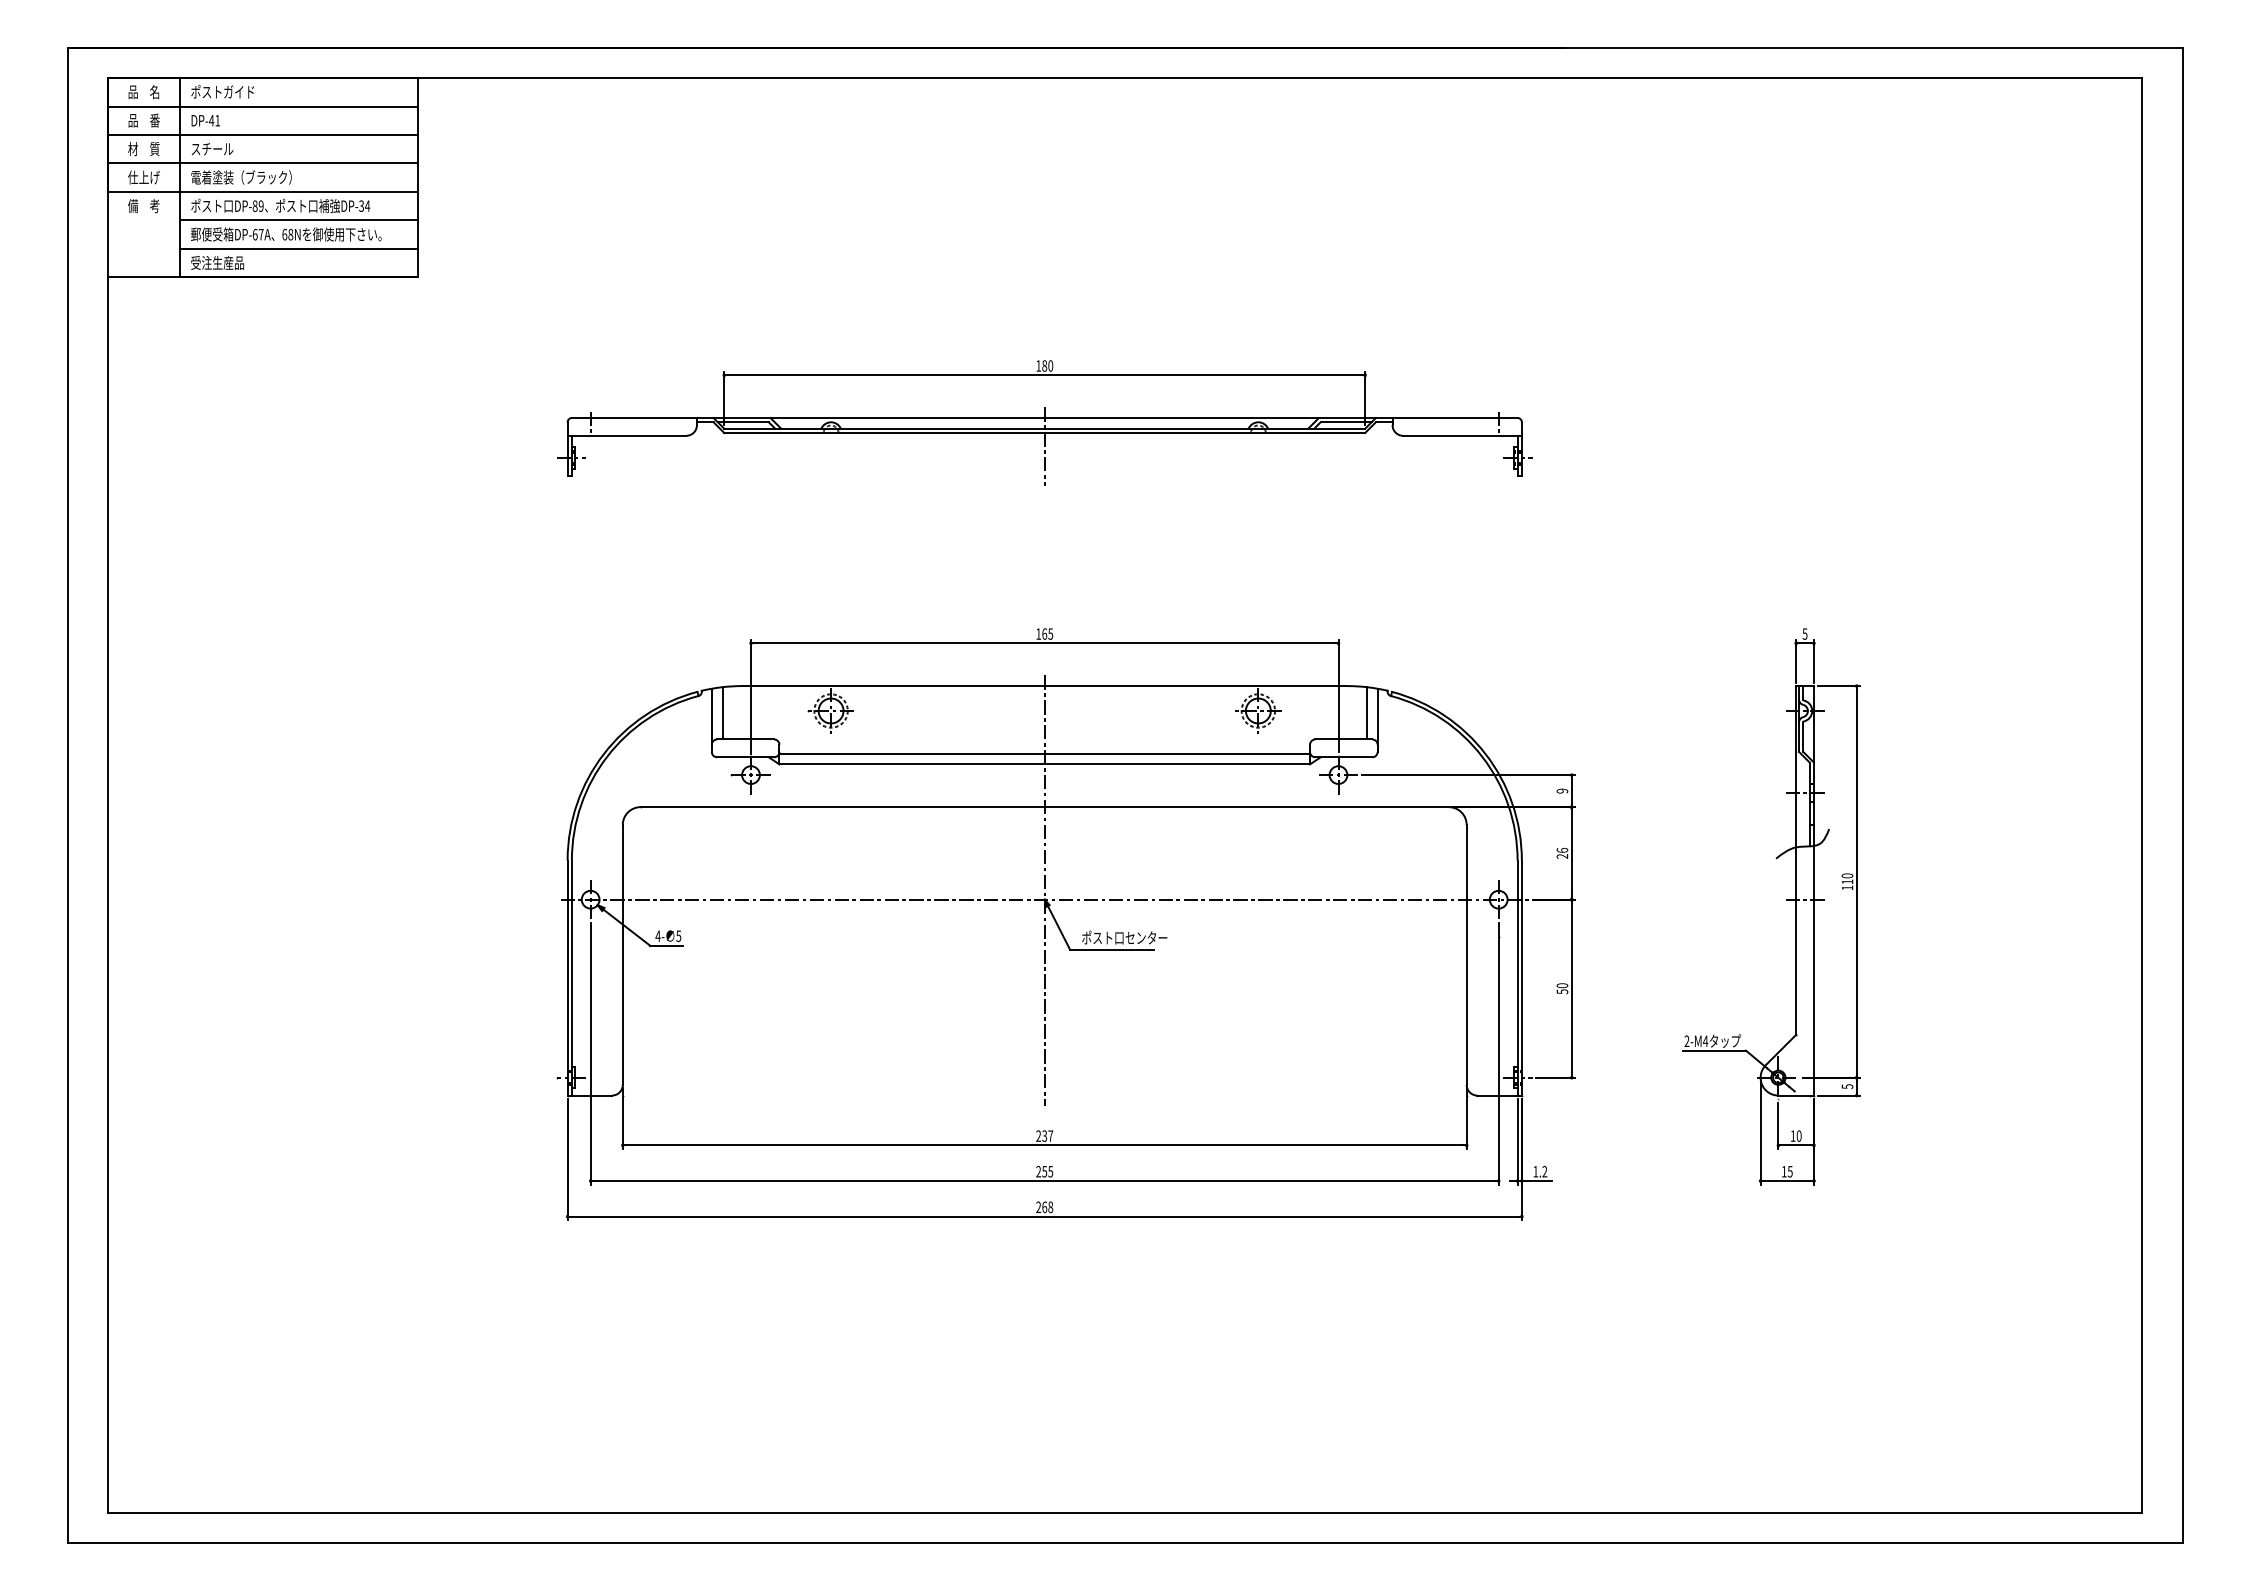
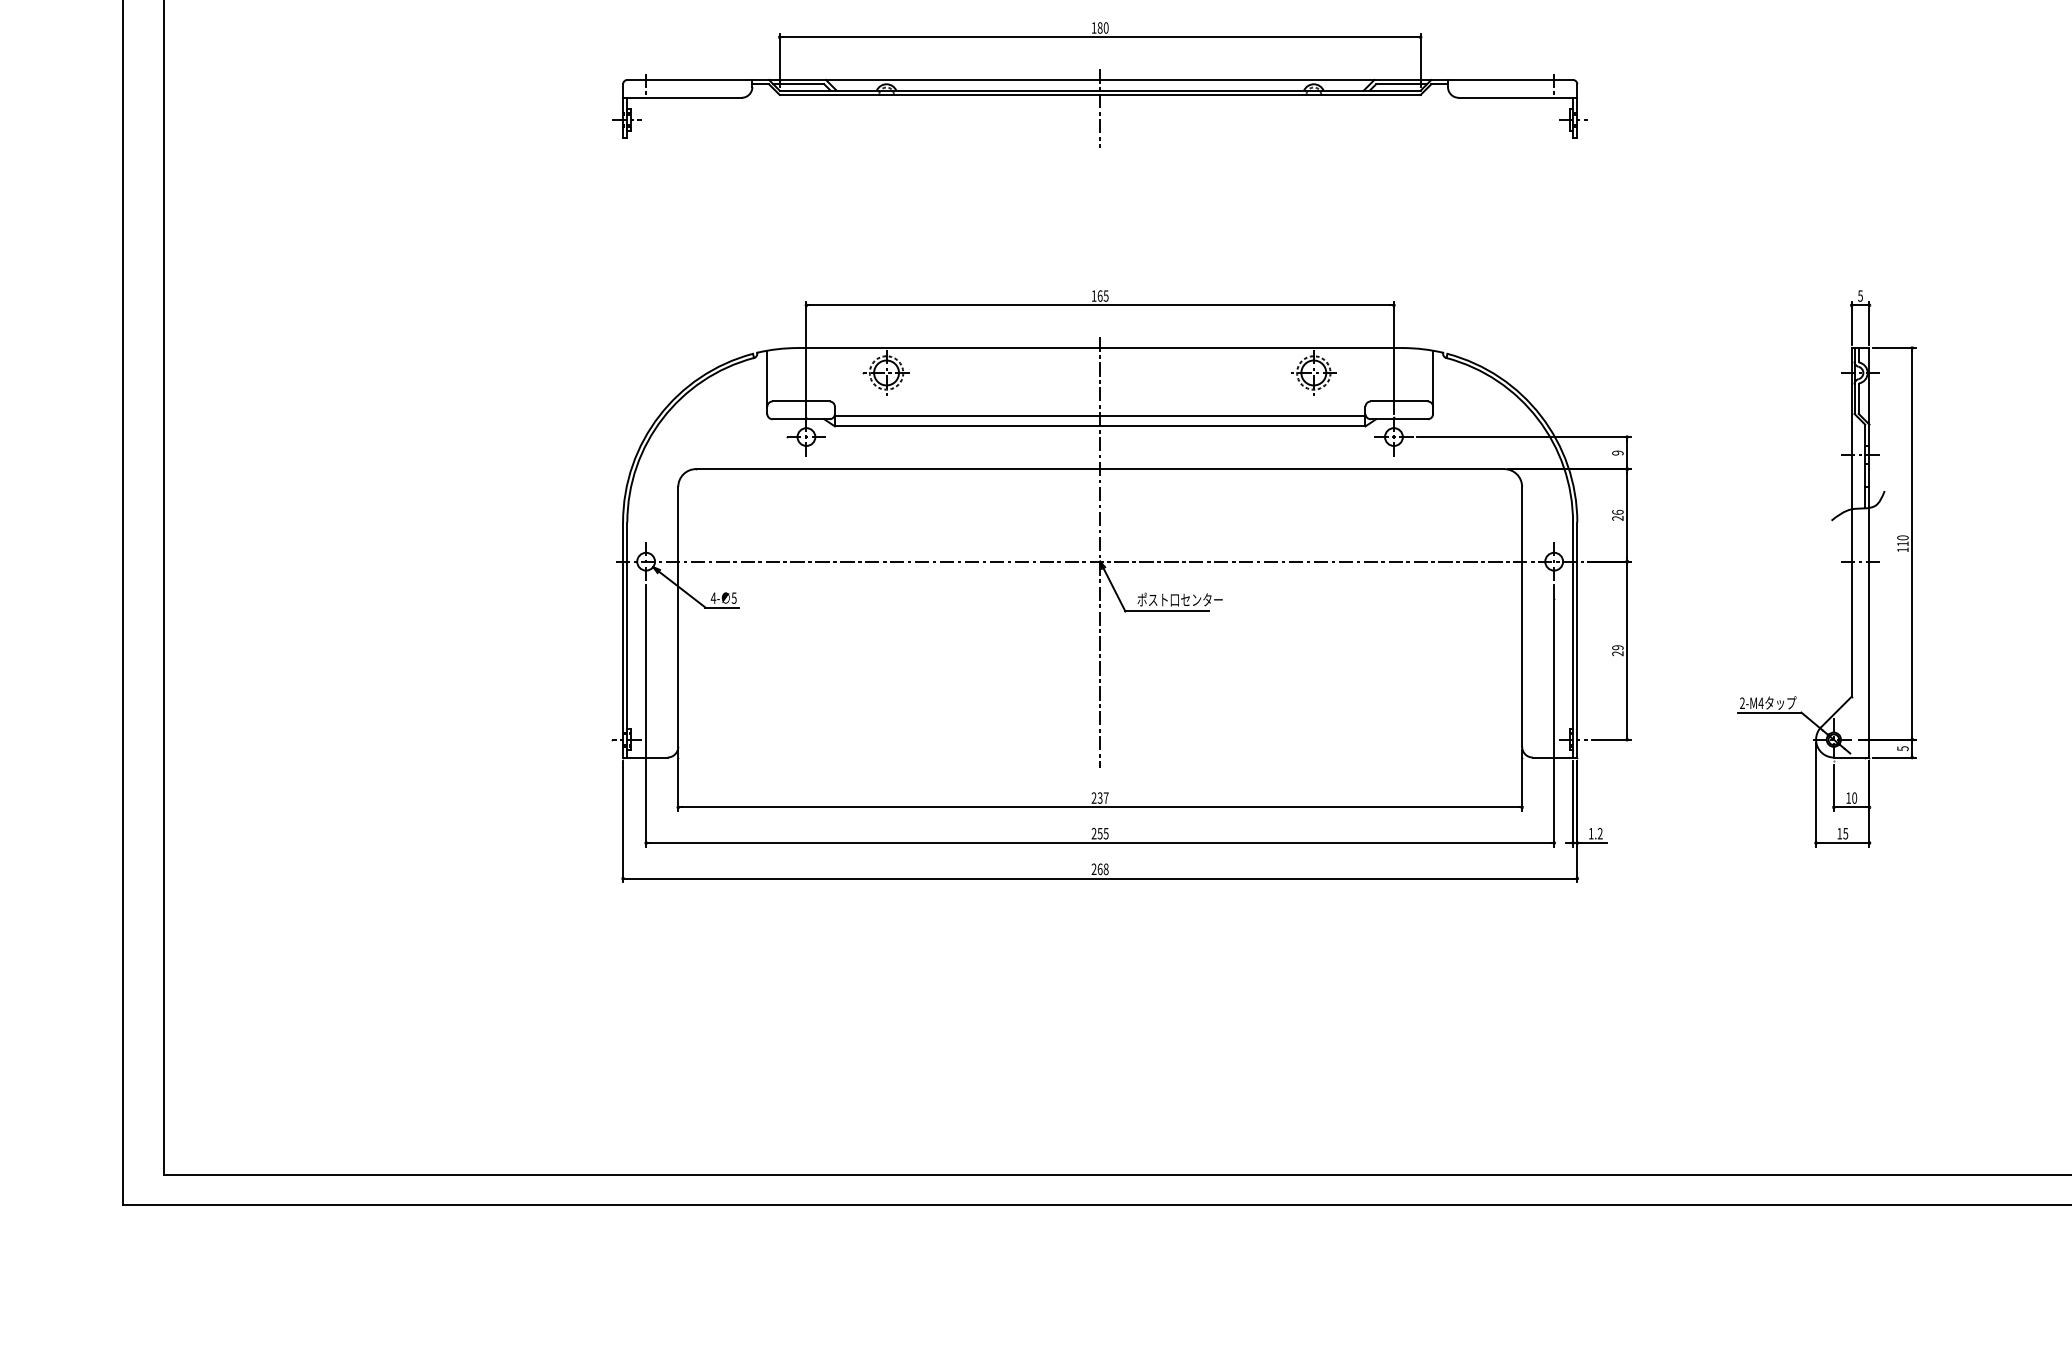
line: (722, 713) -> (777, 375), removed
line: (1366, 713) -> (1421, 375), removed
text: (1562, 988) -> (1617, 650), 50 -> 29

